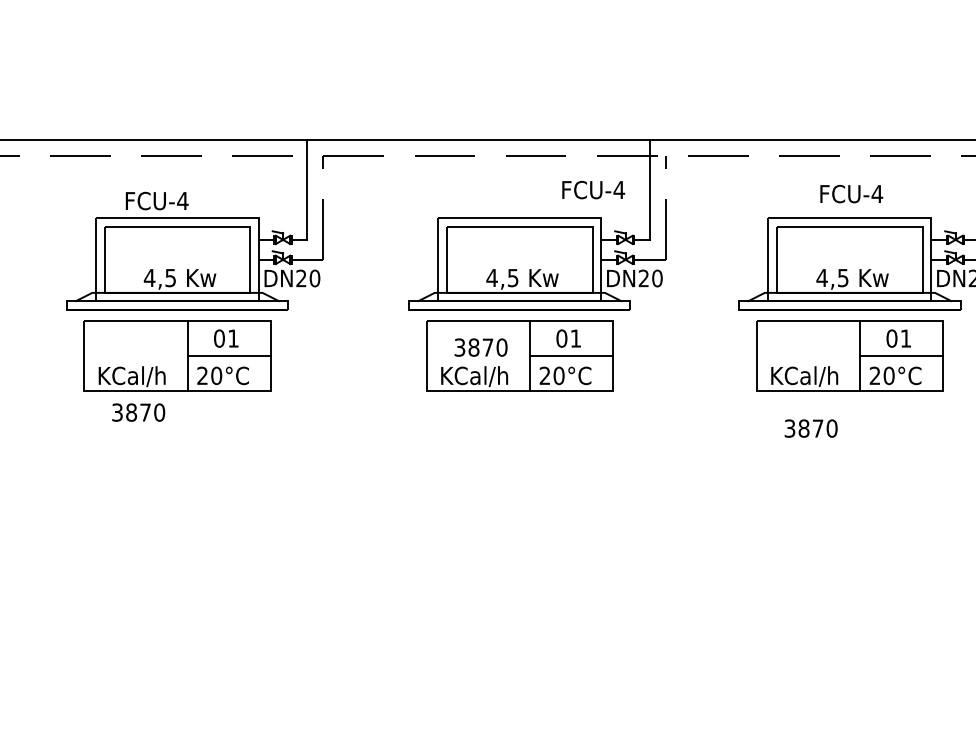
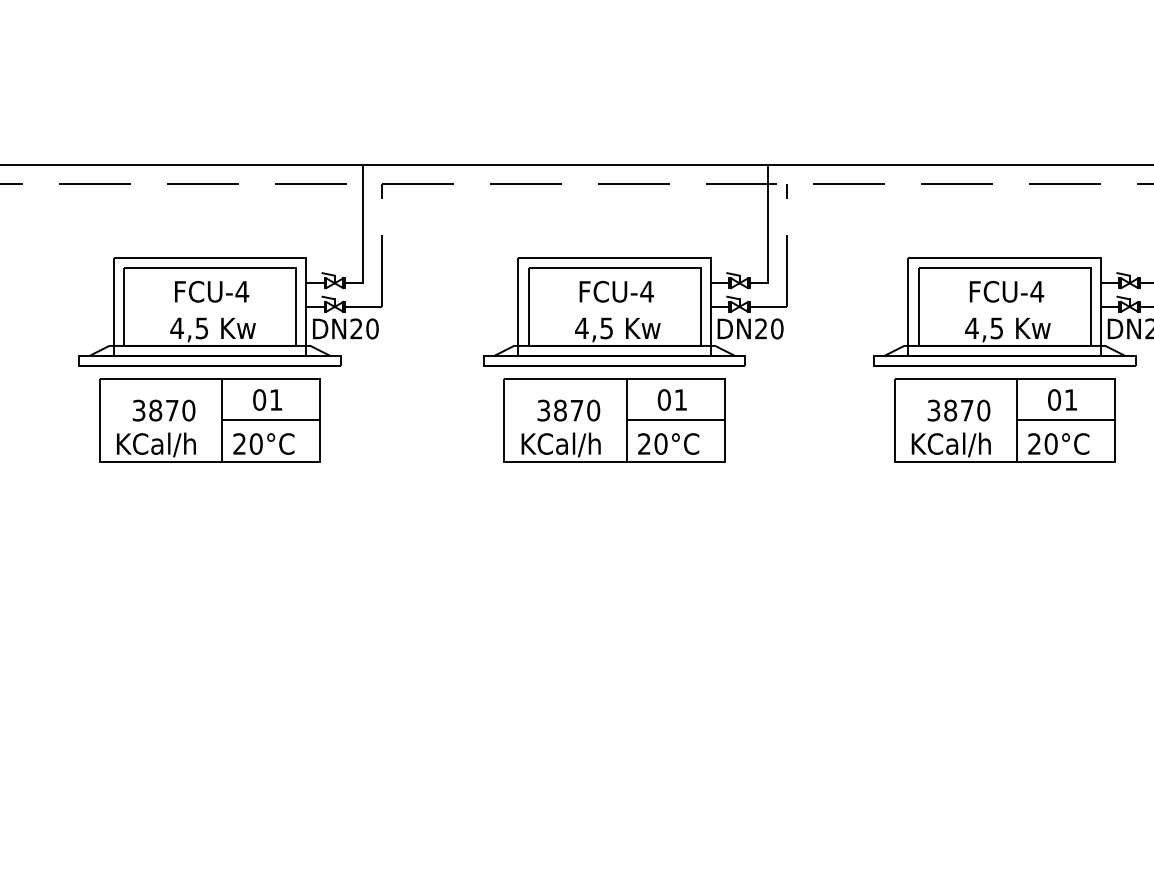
text: (593, 189) -> (616, 291), moved
text: (851, 193) -> (1006, 291), moved
text: (156, 200) -> (211, 291), moved
text: (138, 412) -> (163, 410), moved
text: (810, 428) -> (958, 410), moved

